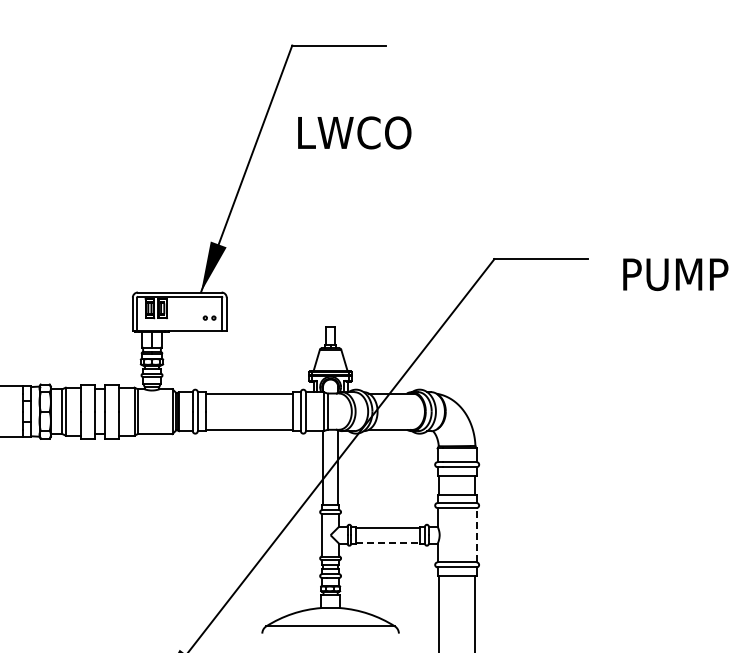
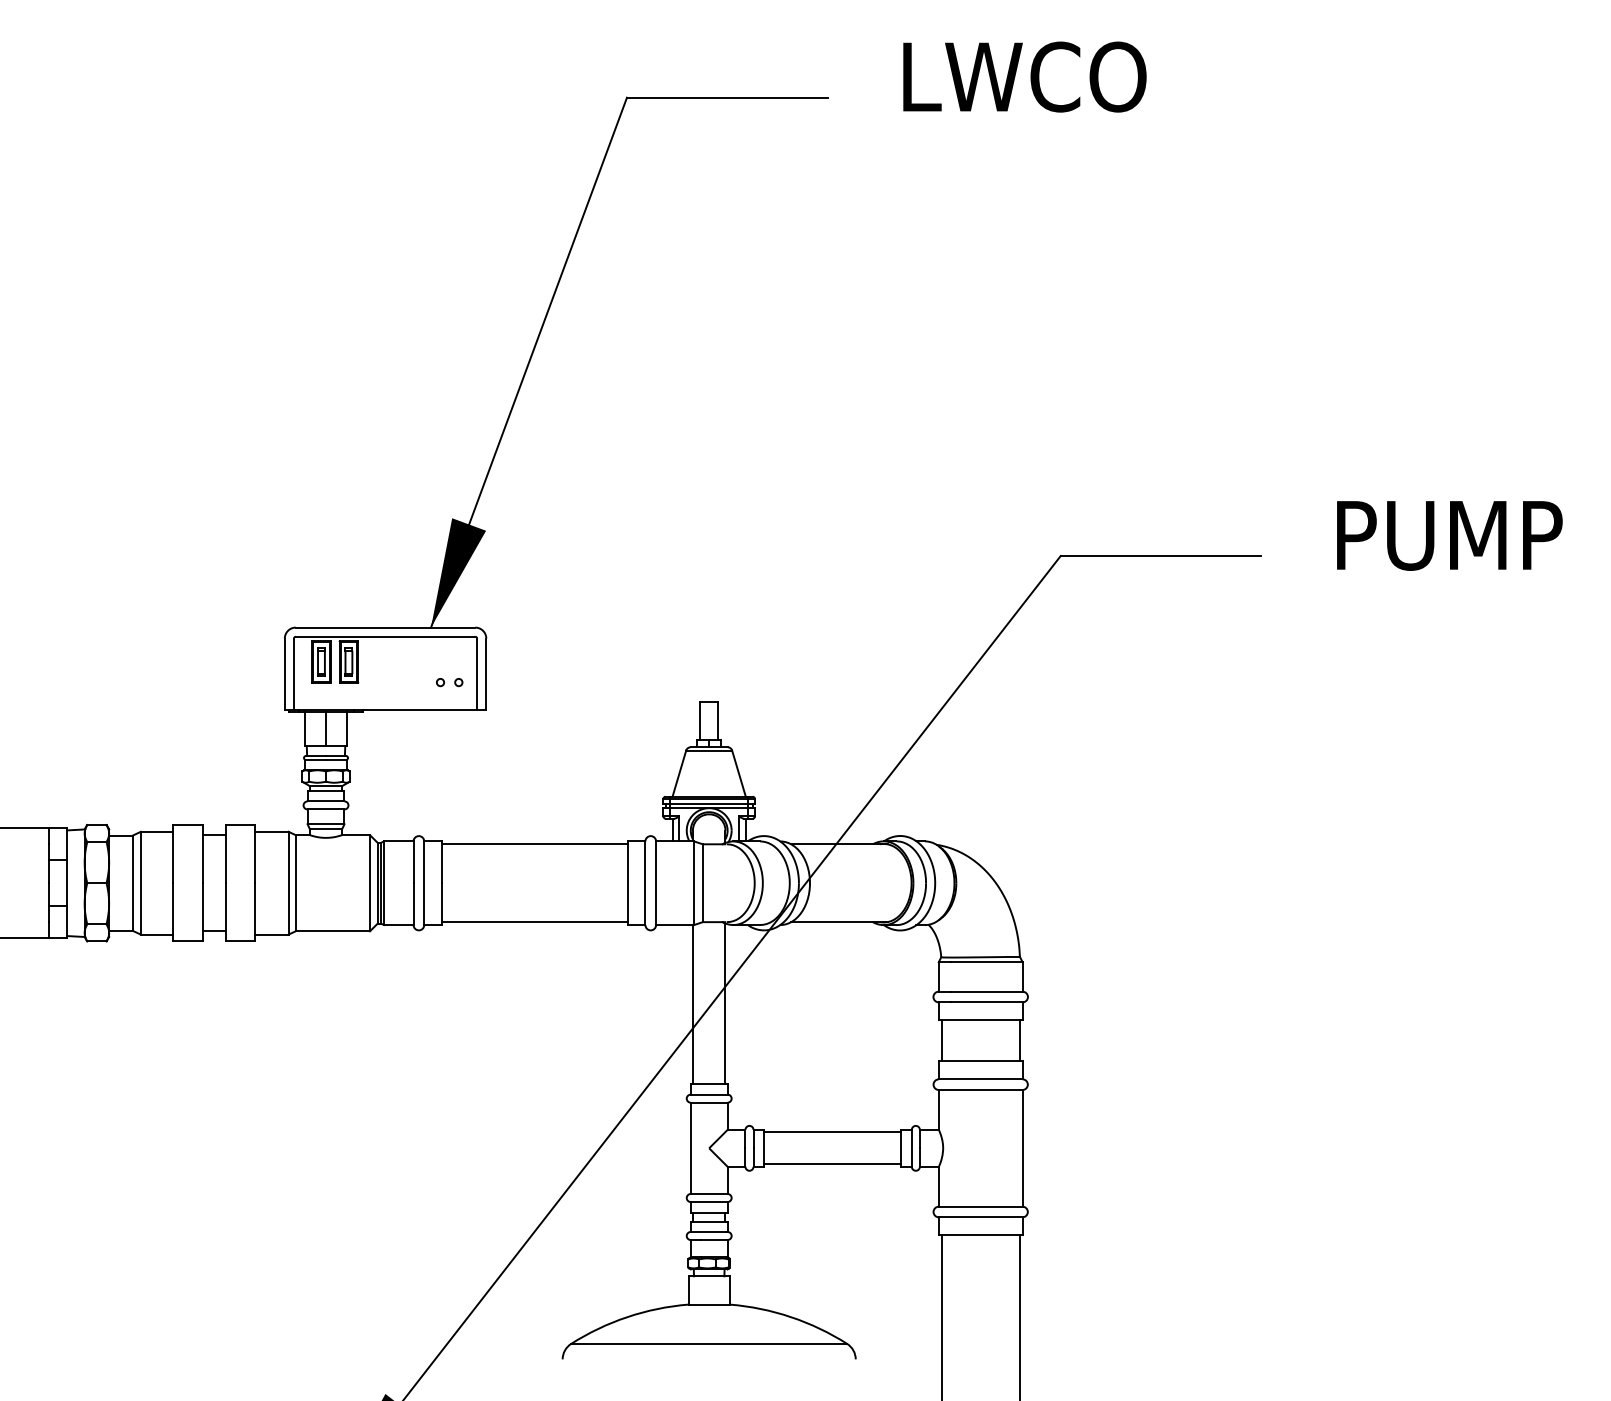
text: (354, 132) -> (1024, 76), moved
text: (675, 274) -> (1449, 535), moved
line: (476, 534) -> (1022, 1146), dashed -> solid
line: (388, 542) -> (833, 1163), dashed -> solid

